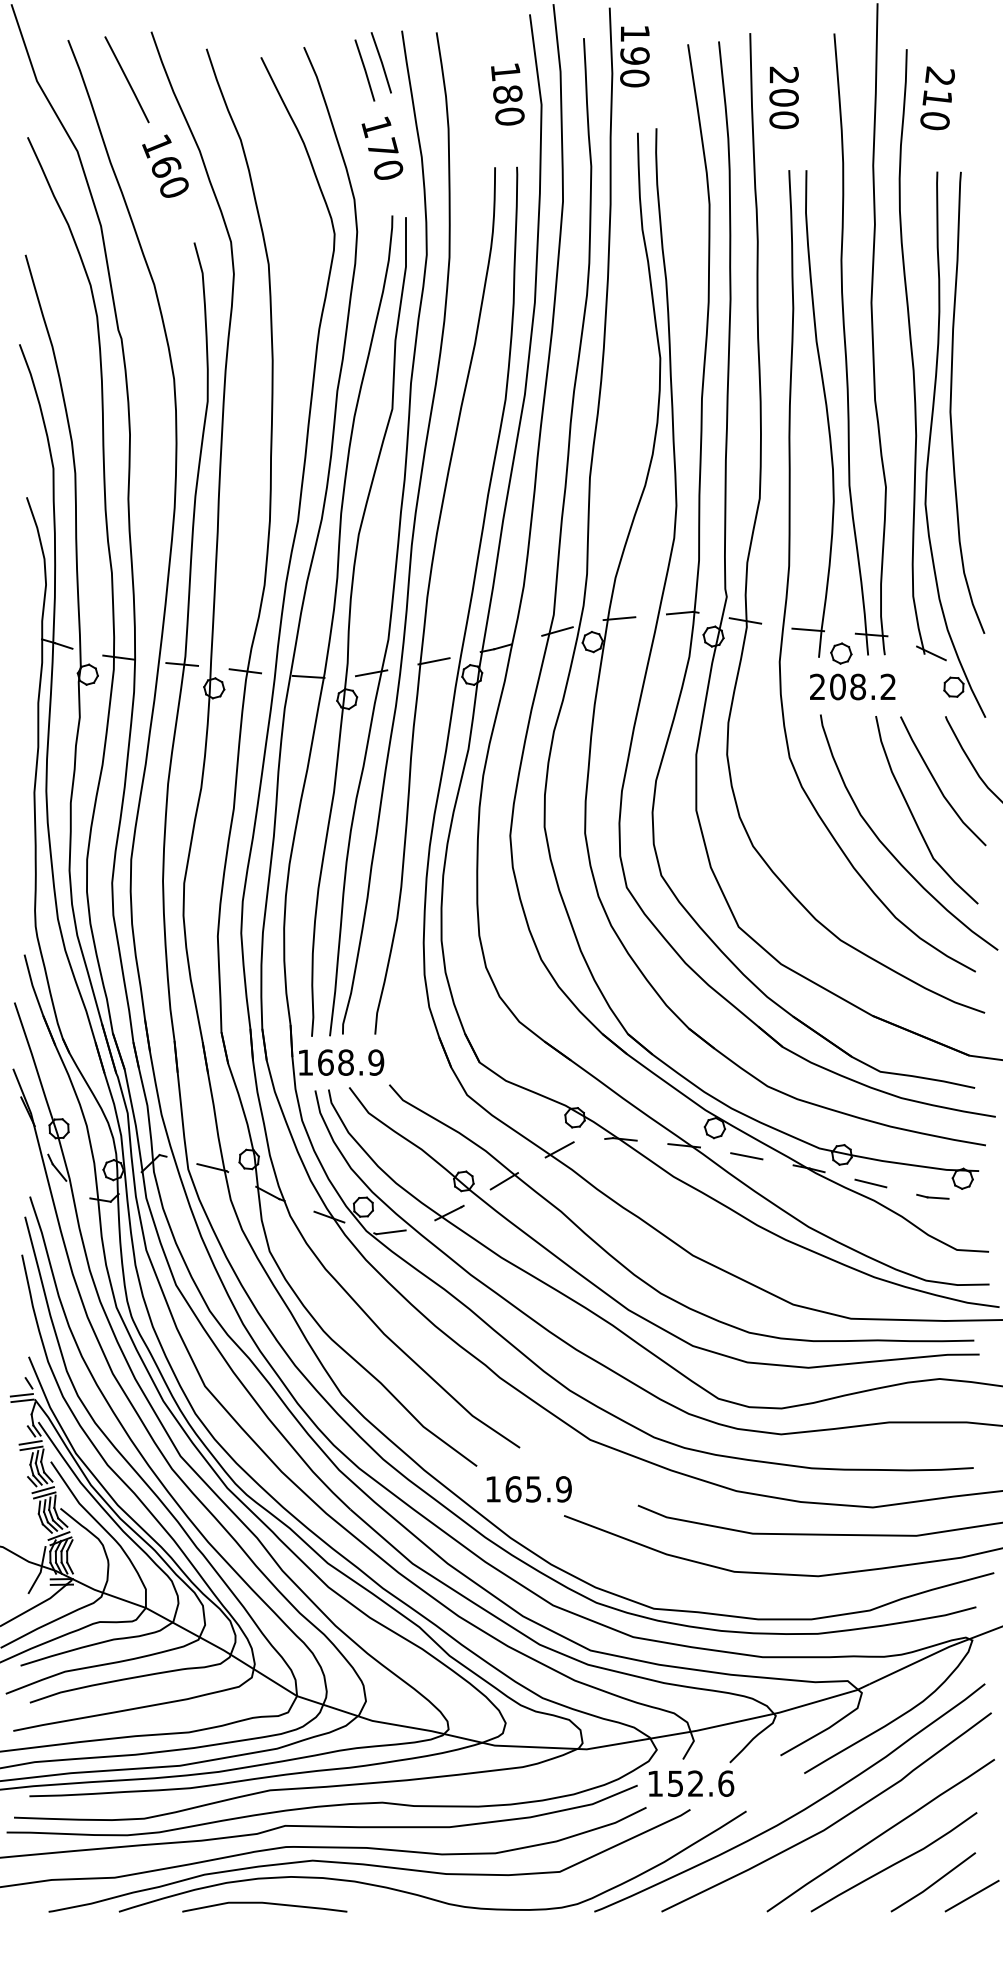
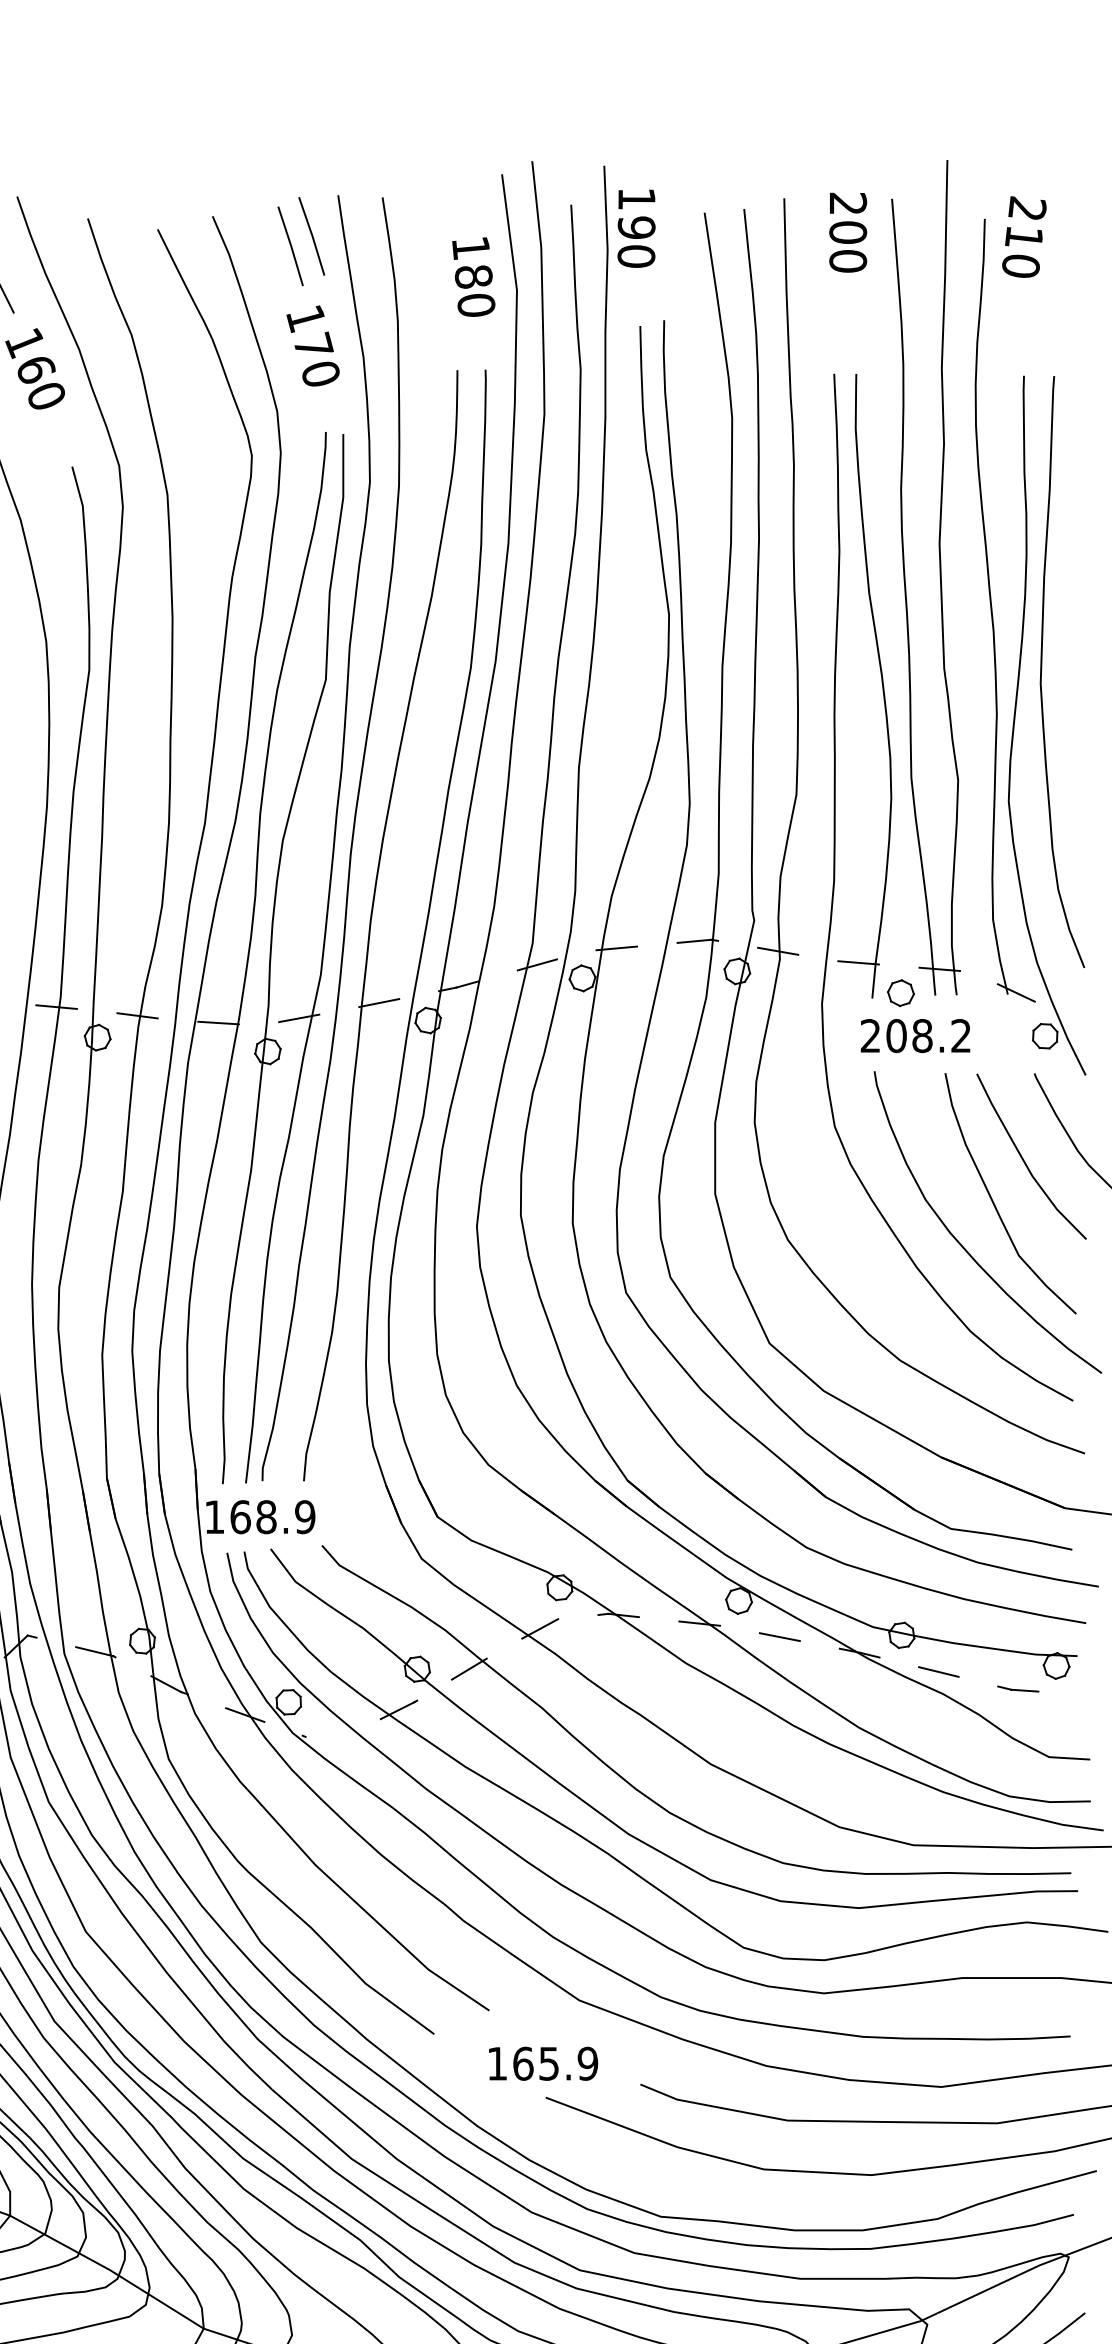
text: (783, 97) -> (847, 232), moved
text: (937, 98) -> (1024, 237), moved
line: (390, 1232) -> (323, 1734), removed
text: (528, 1489) -> (542, 2063), moved

